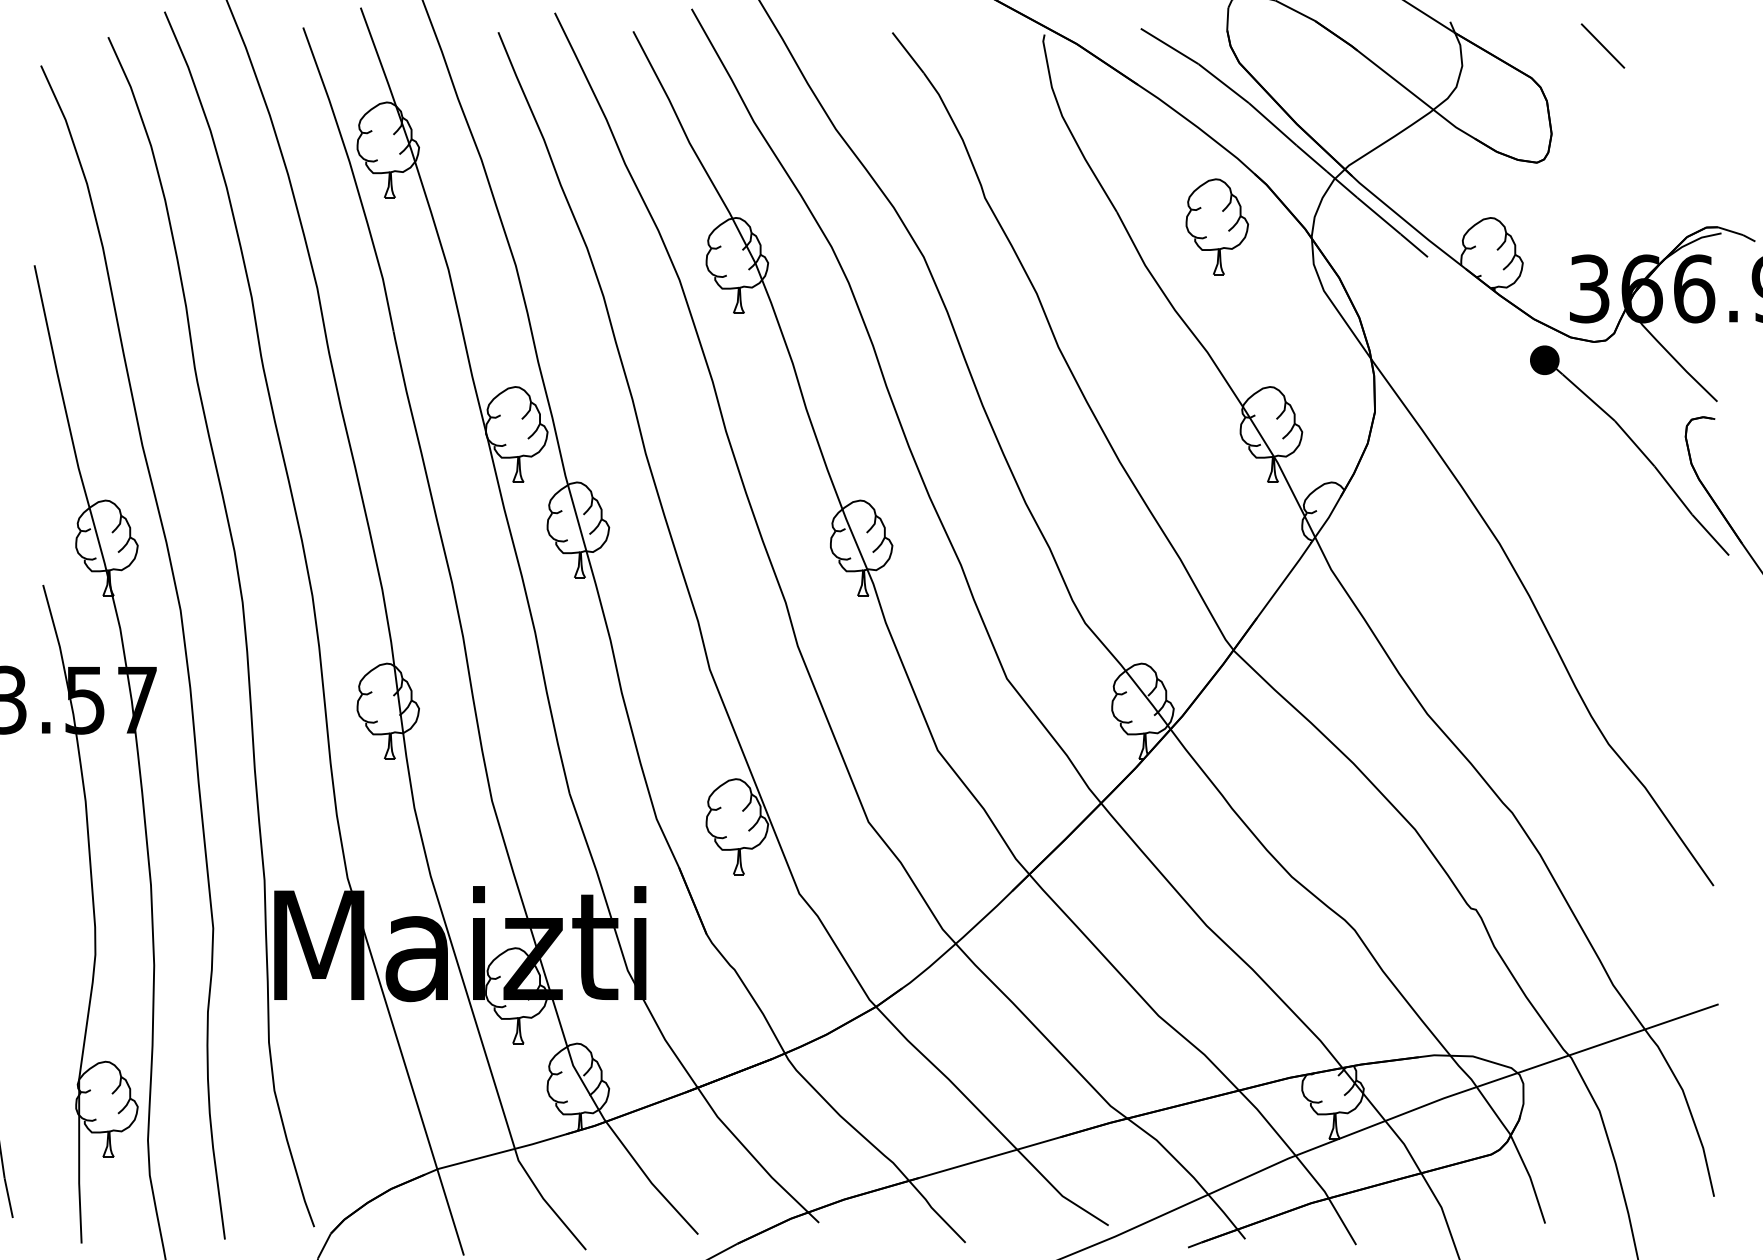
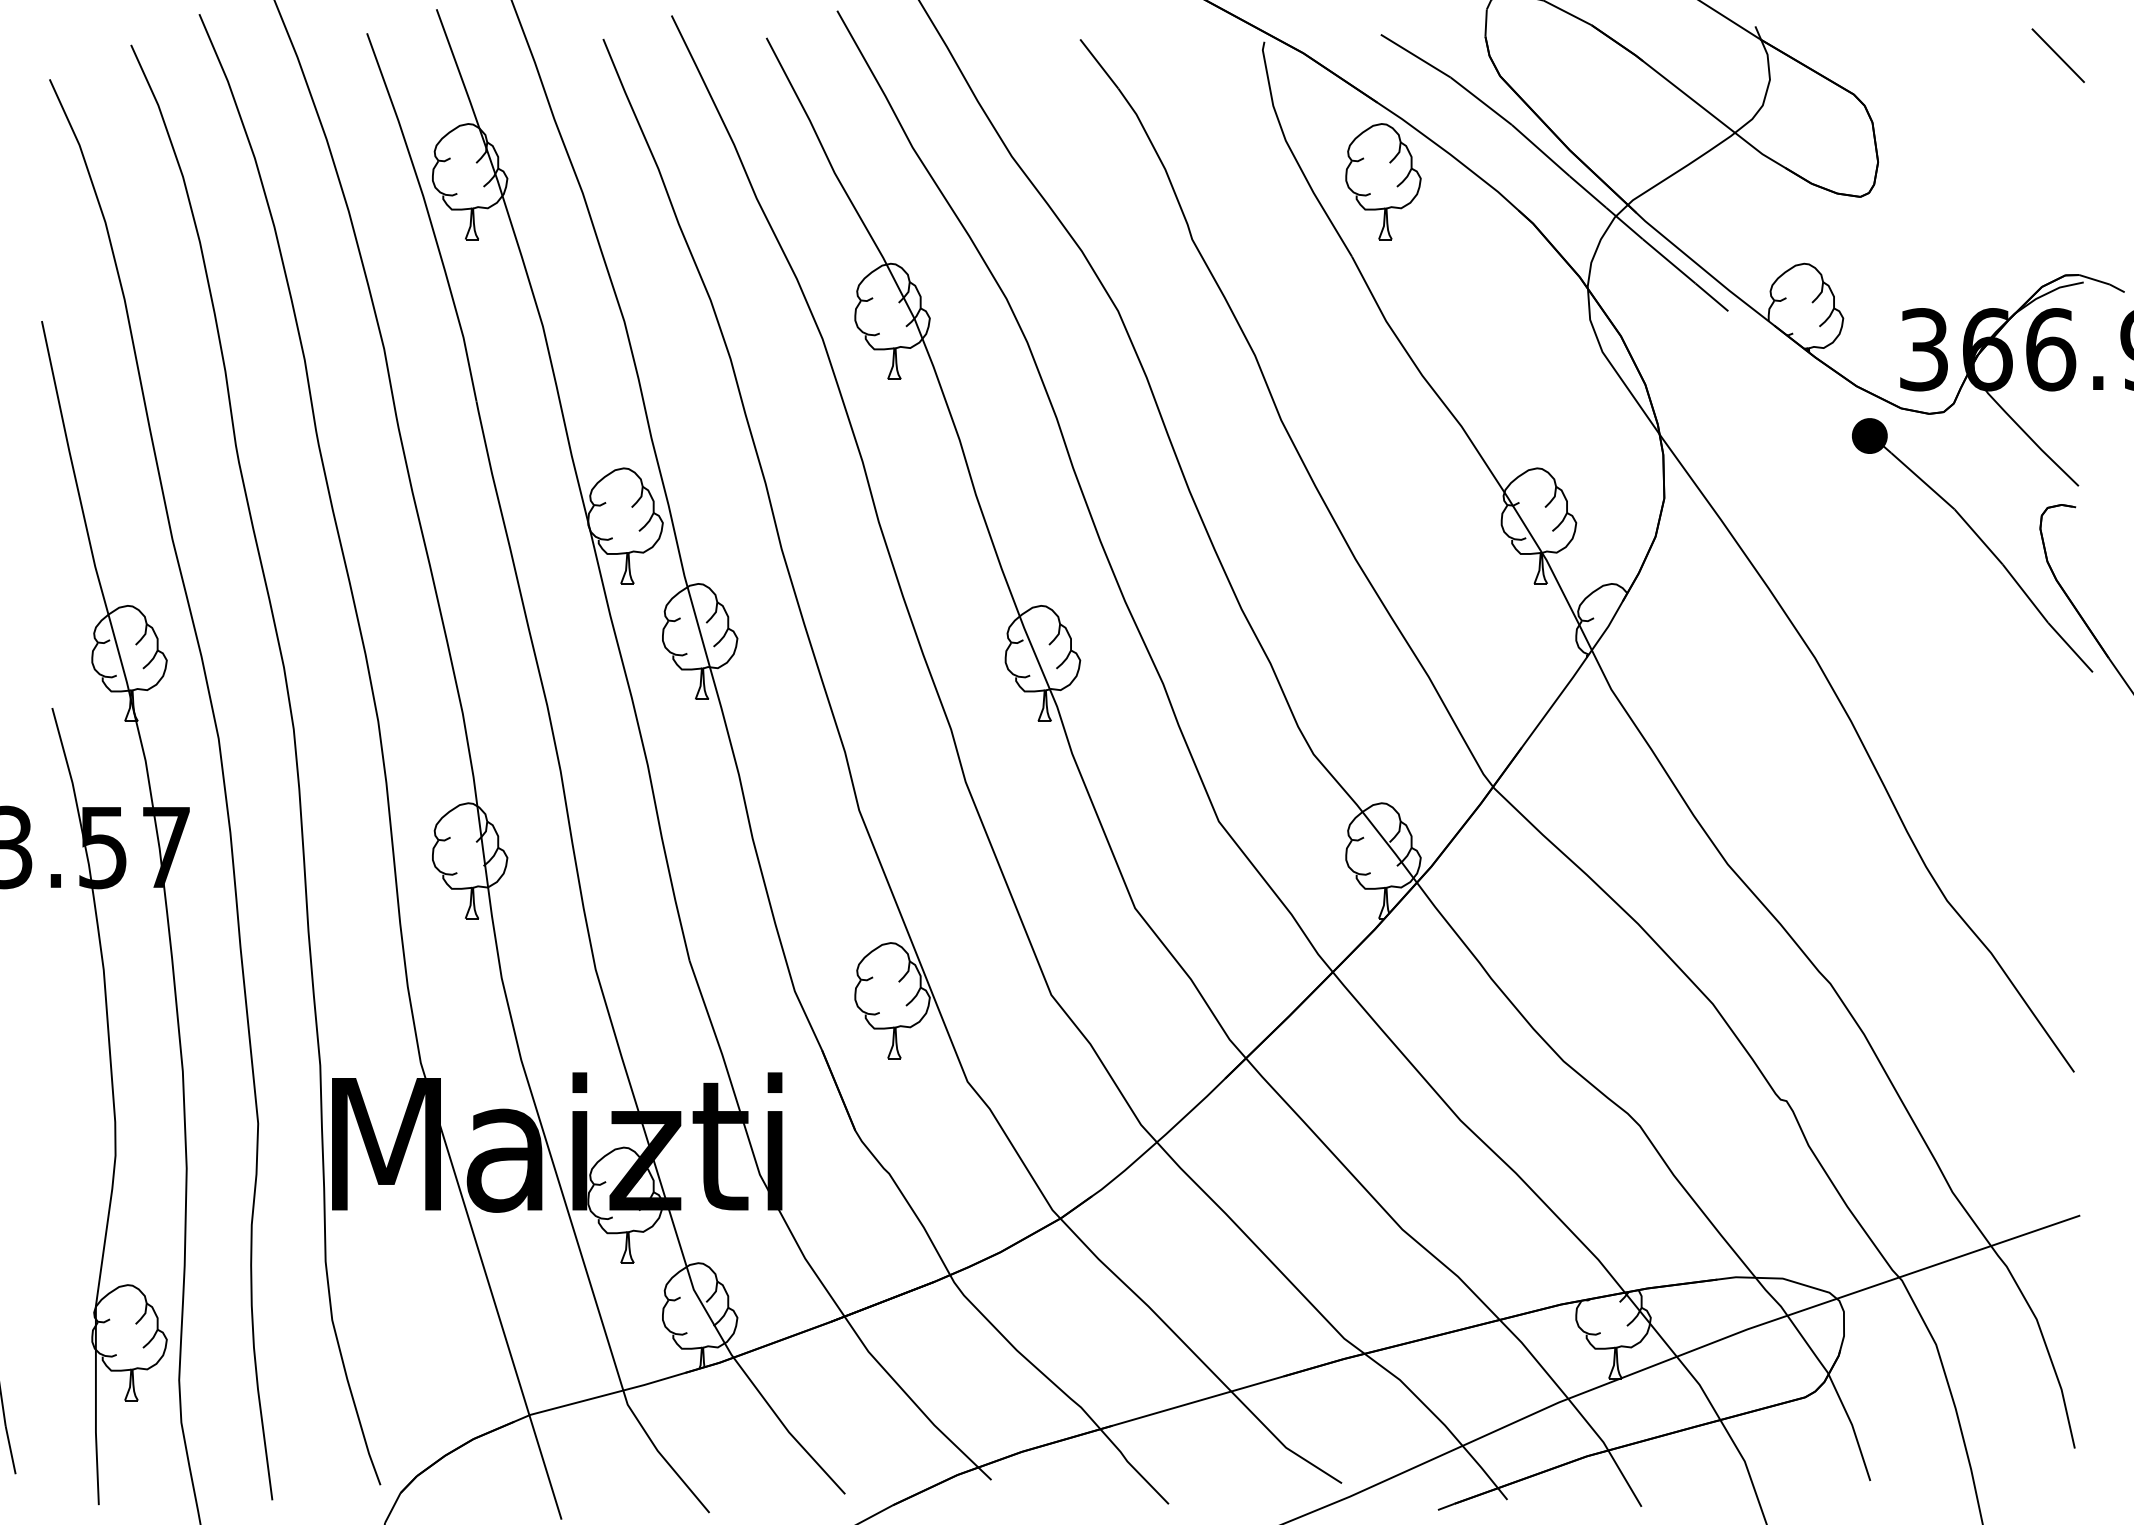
line: (1602, 45) -> (2057, 55), moved
part: (1217, 226) -> (1383, 181), moved

